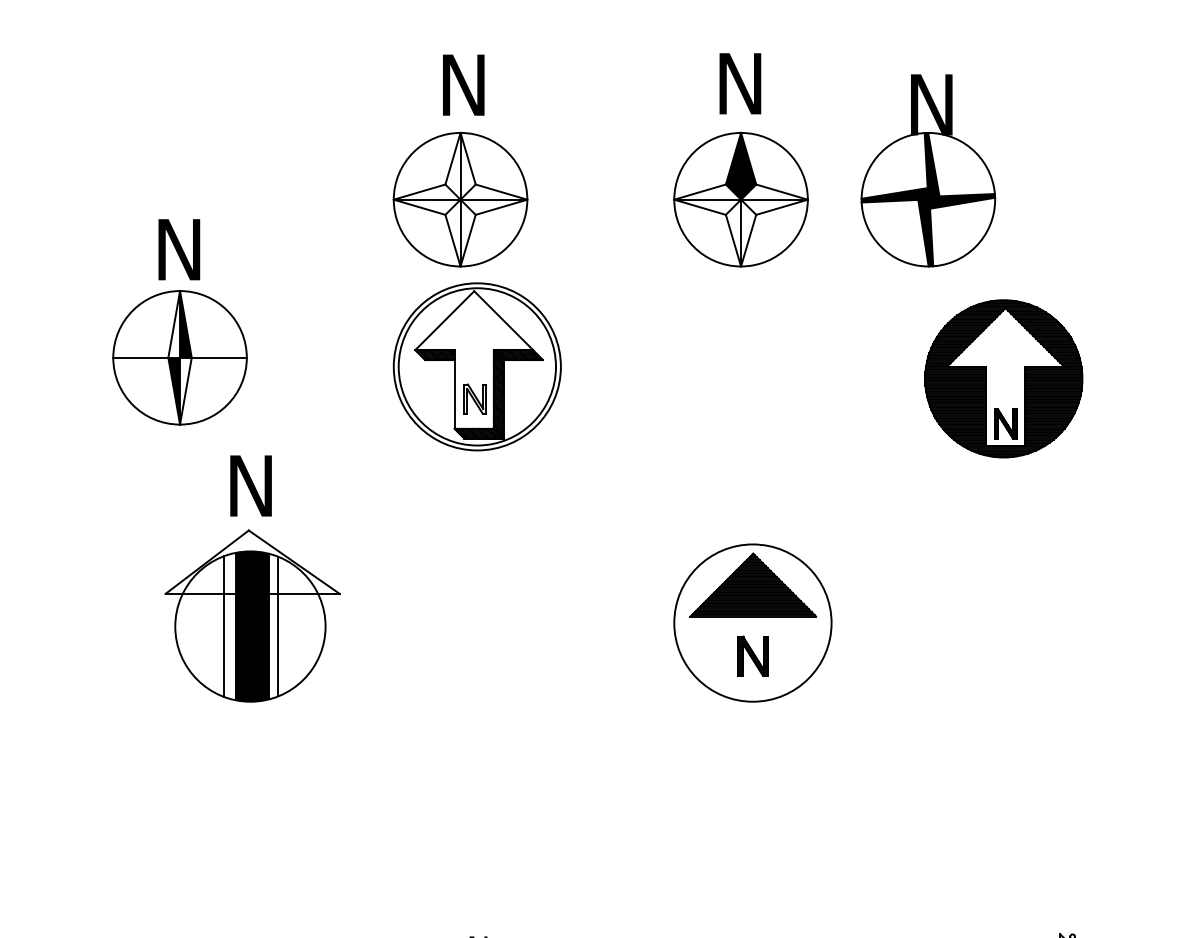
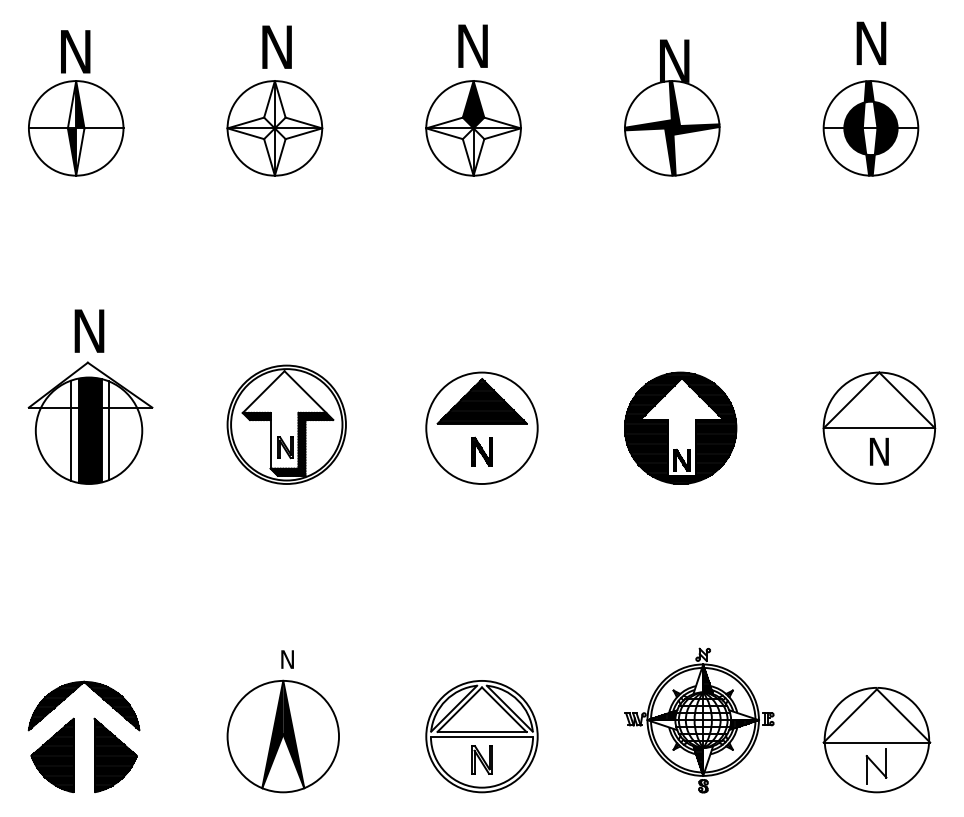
part: (928, 170) -> (672, 107), moved
part: (180, 322) -> (76, 103), moved
part: (476, 366) -> (286, 424), moved
part: (1003, 377) -> (680, 427), moved
part: (252, 578) -> (90, 396), moved

